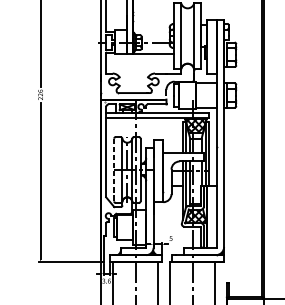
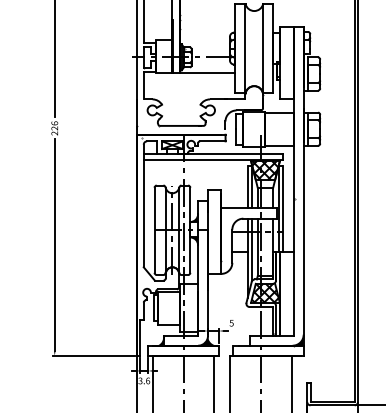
line: (114, 170) -> (154, 230), dashed -> solid

